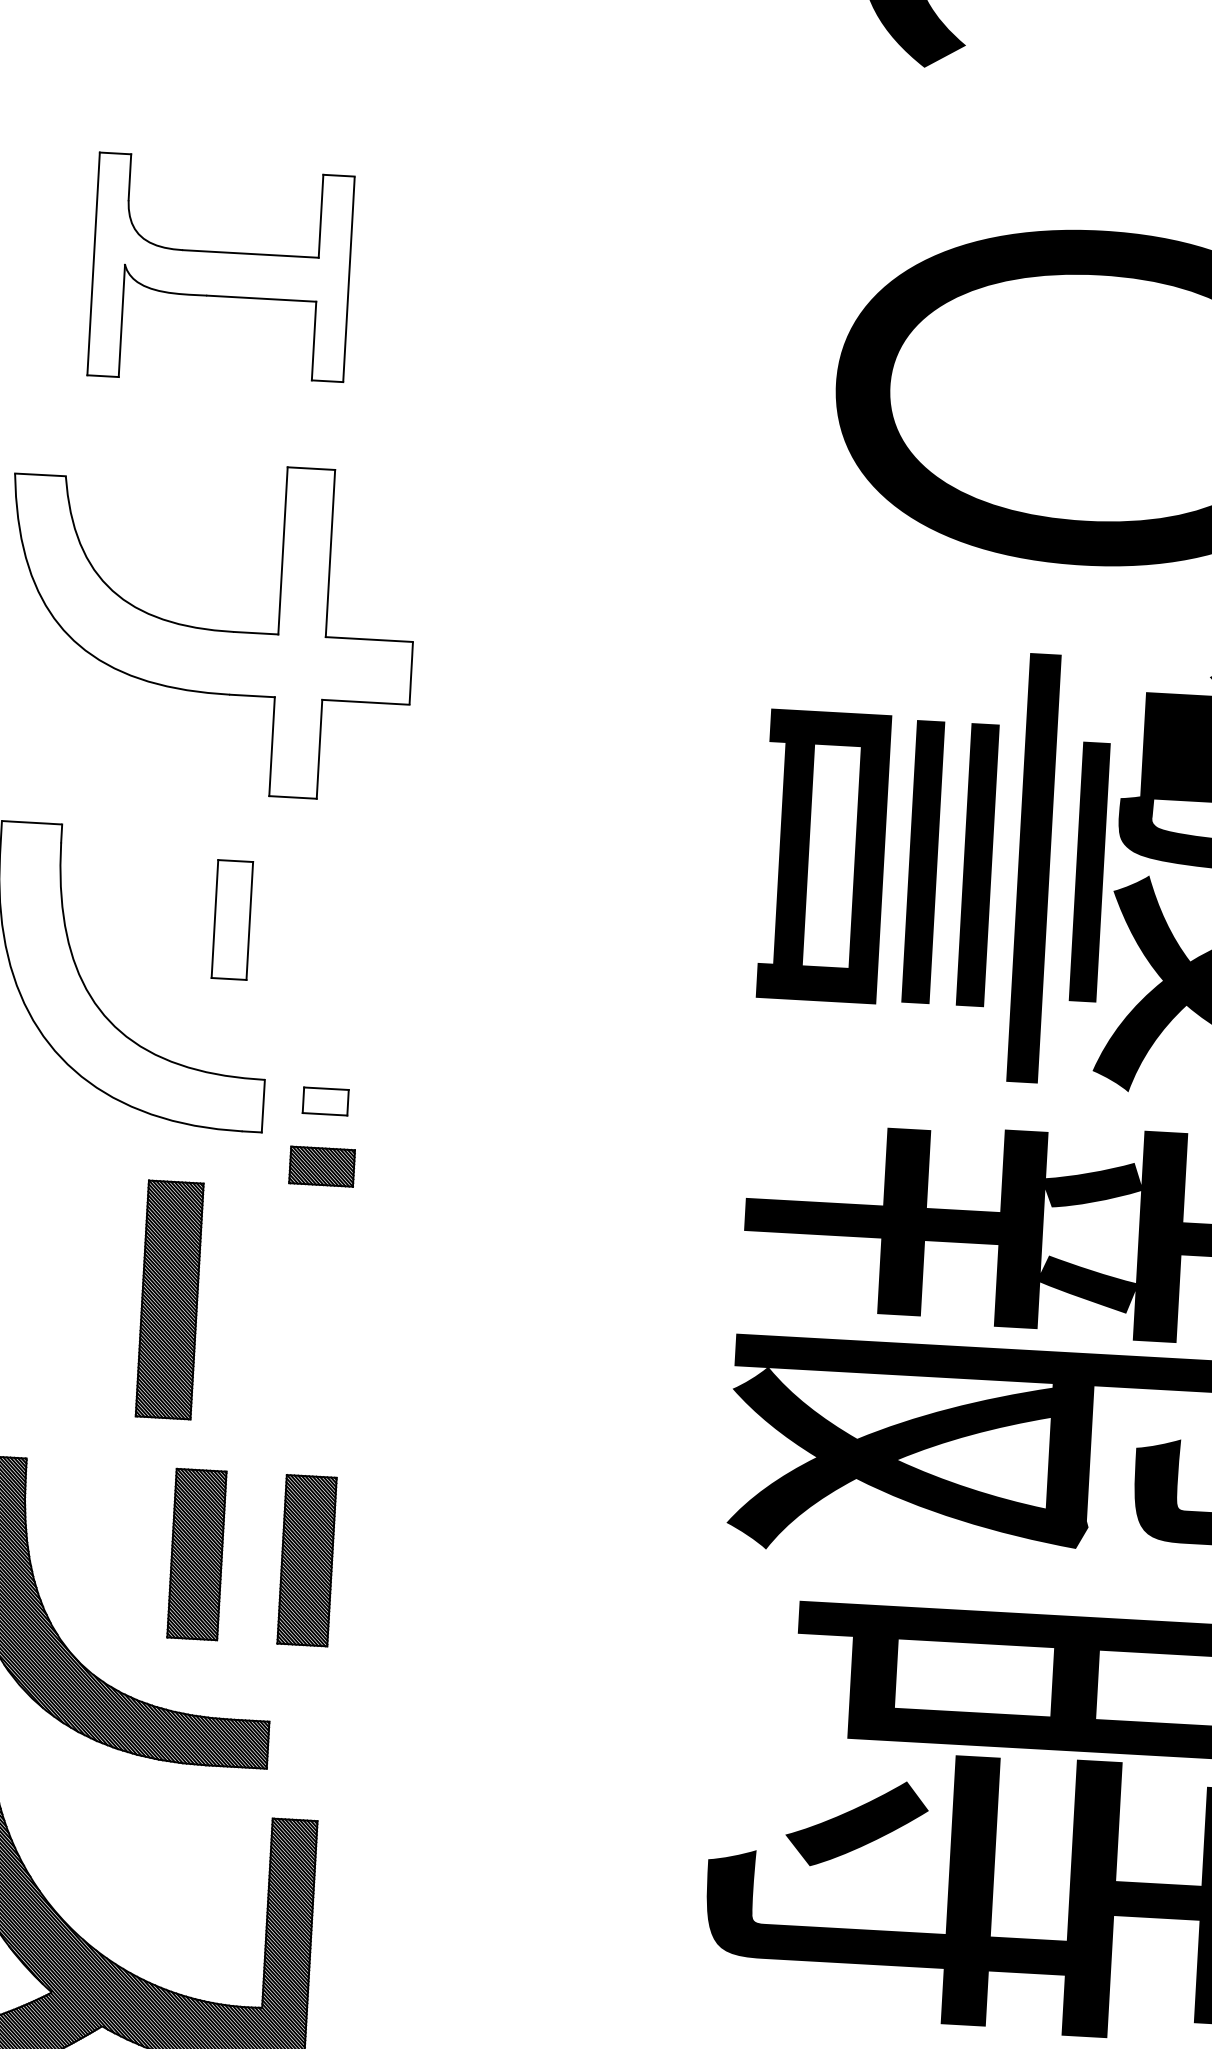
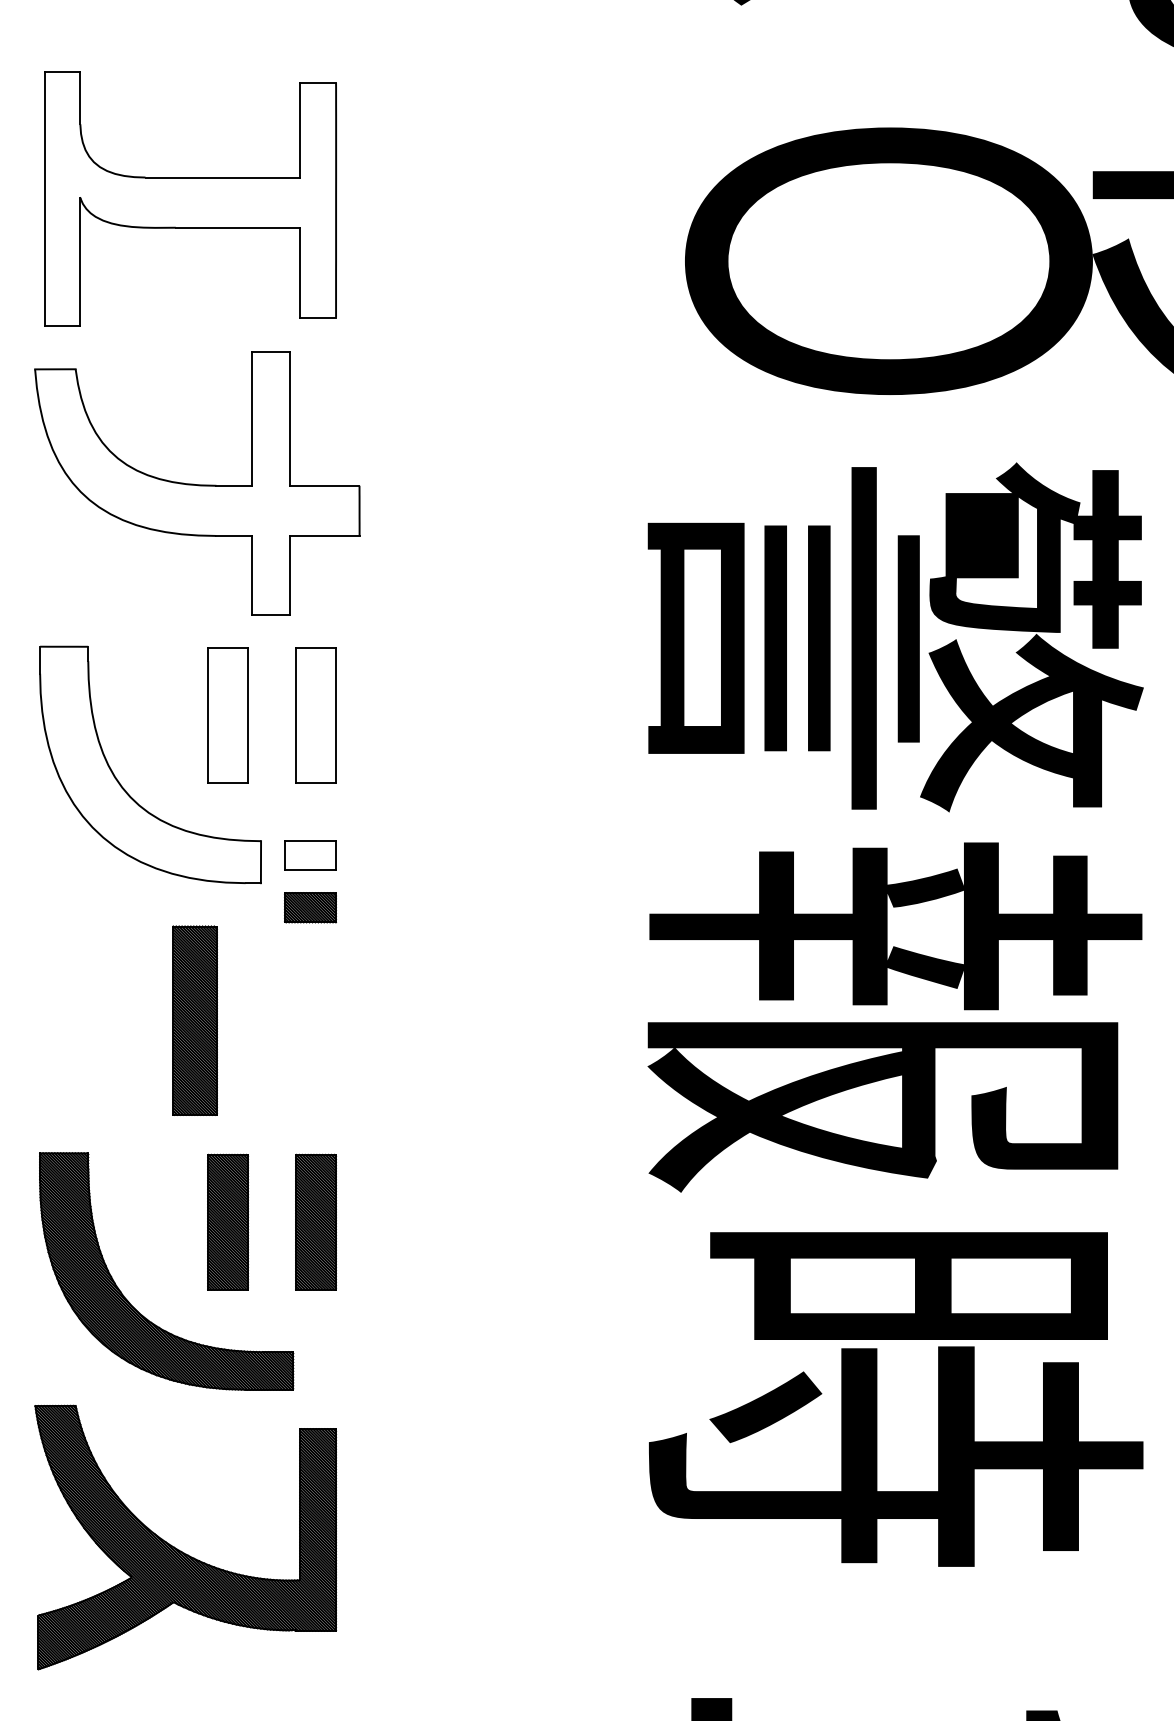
part: (221, 270) -> (190, 198), size x1.43
part: (231, 920) -> (227, 715), size x1.43
part: (341, 926) -> (315, 715), added
part: (325, 1101) -> (310, 855), size x1.43

